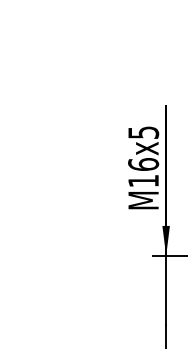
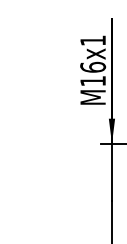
text: (143, 132) -> (93, 40), M16x5 -> M16x1

